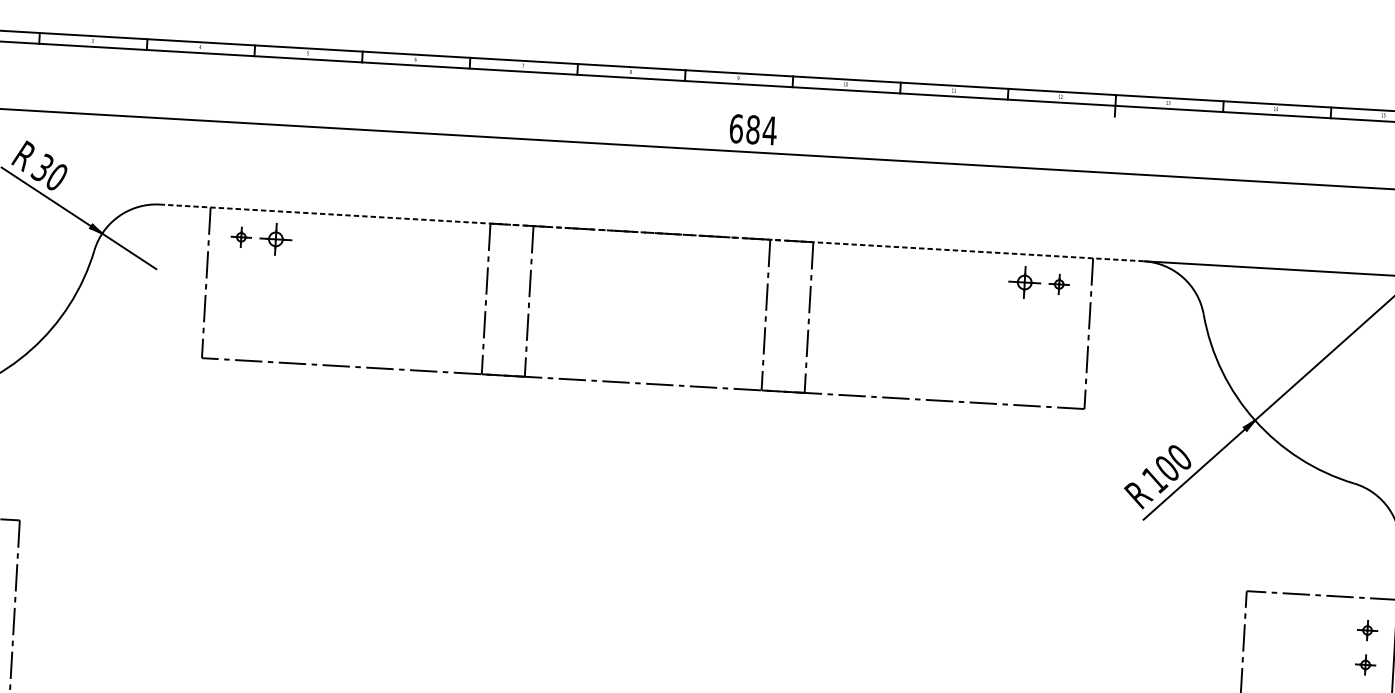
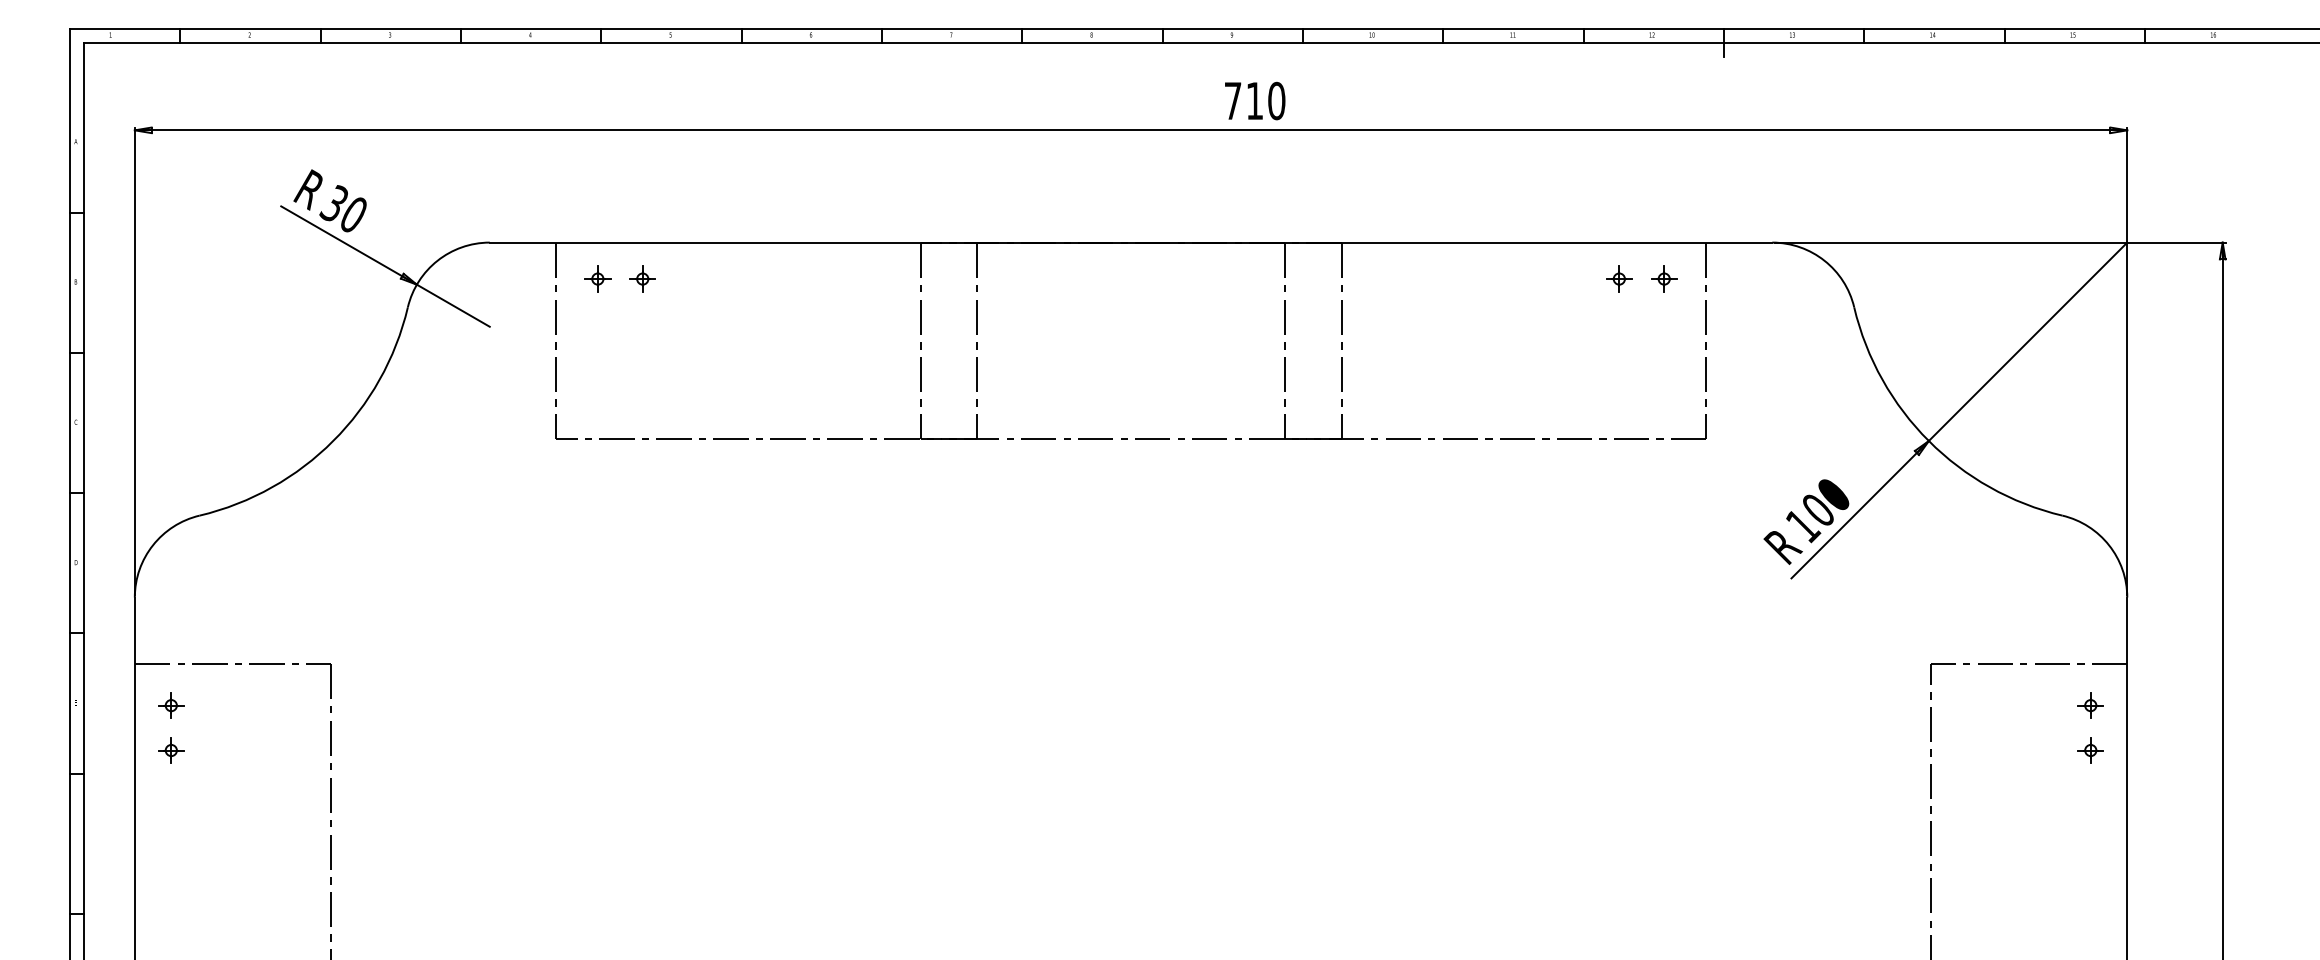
text: (752, 129) -> (1254, 100), 684 -> 710
line: (651, 232) -> (1130, 242), dashed -> solid
part: (275, 238) -> (642, 278), size x0.62
part: (1024, 282) -> (1619, 278), size x0.62

